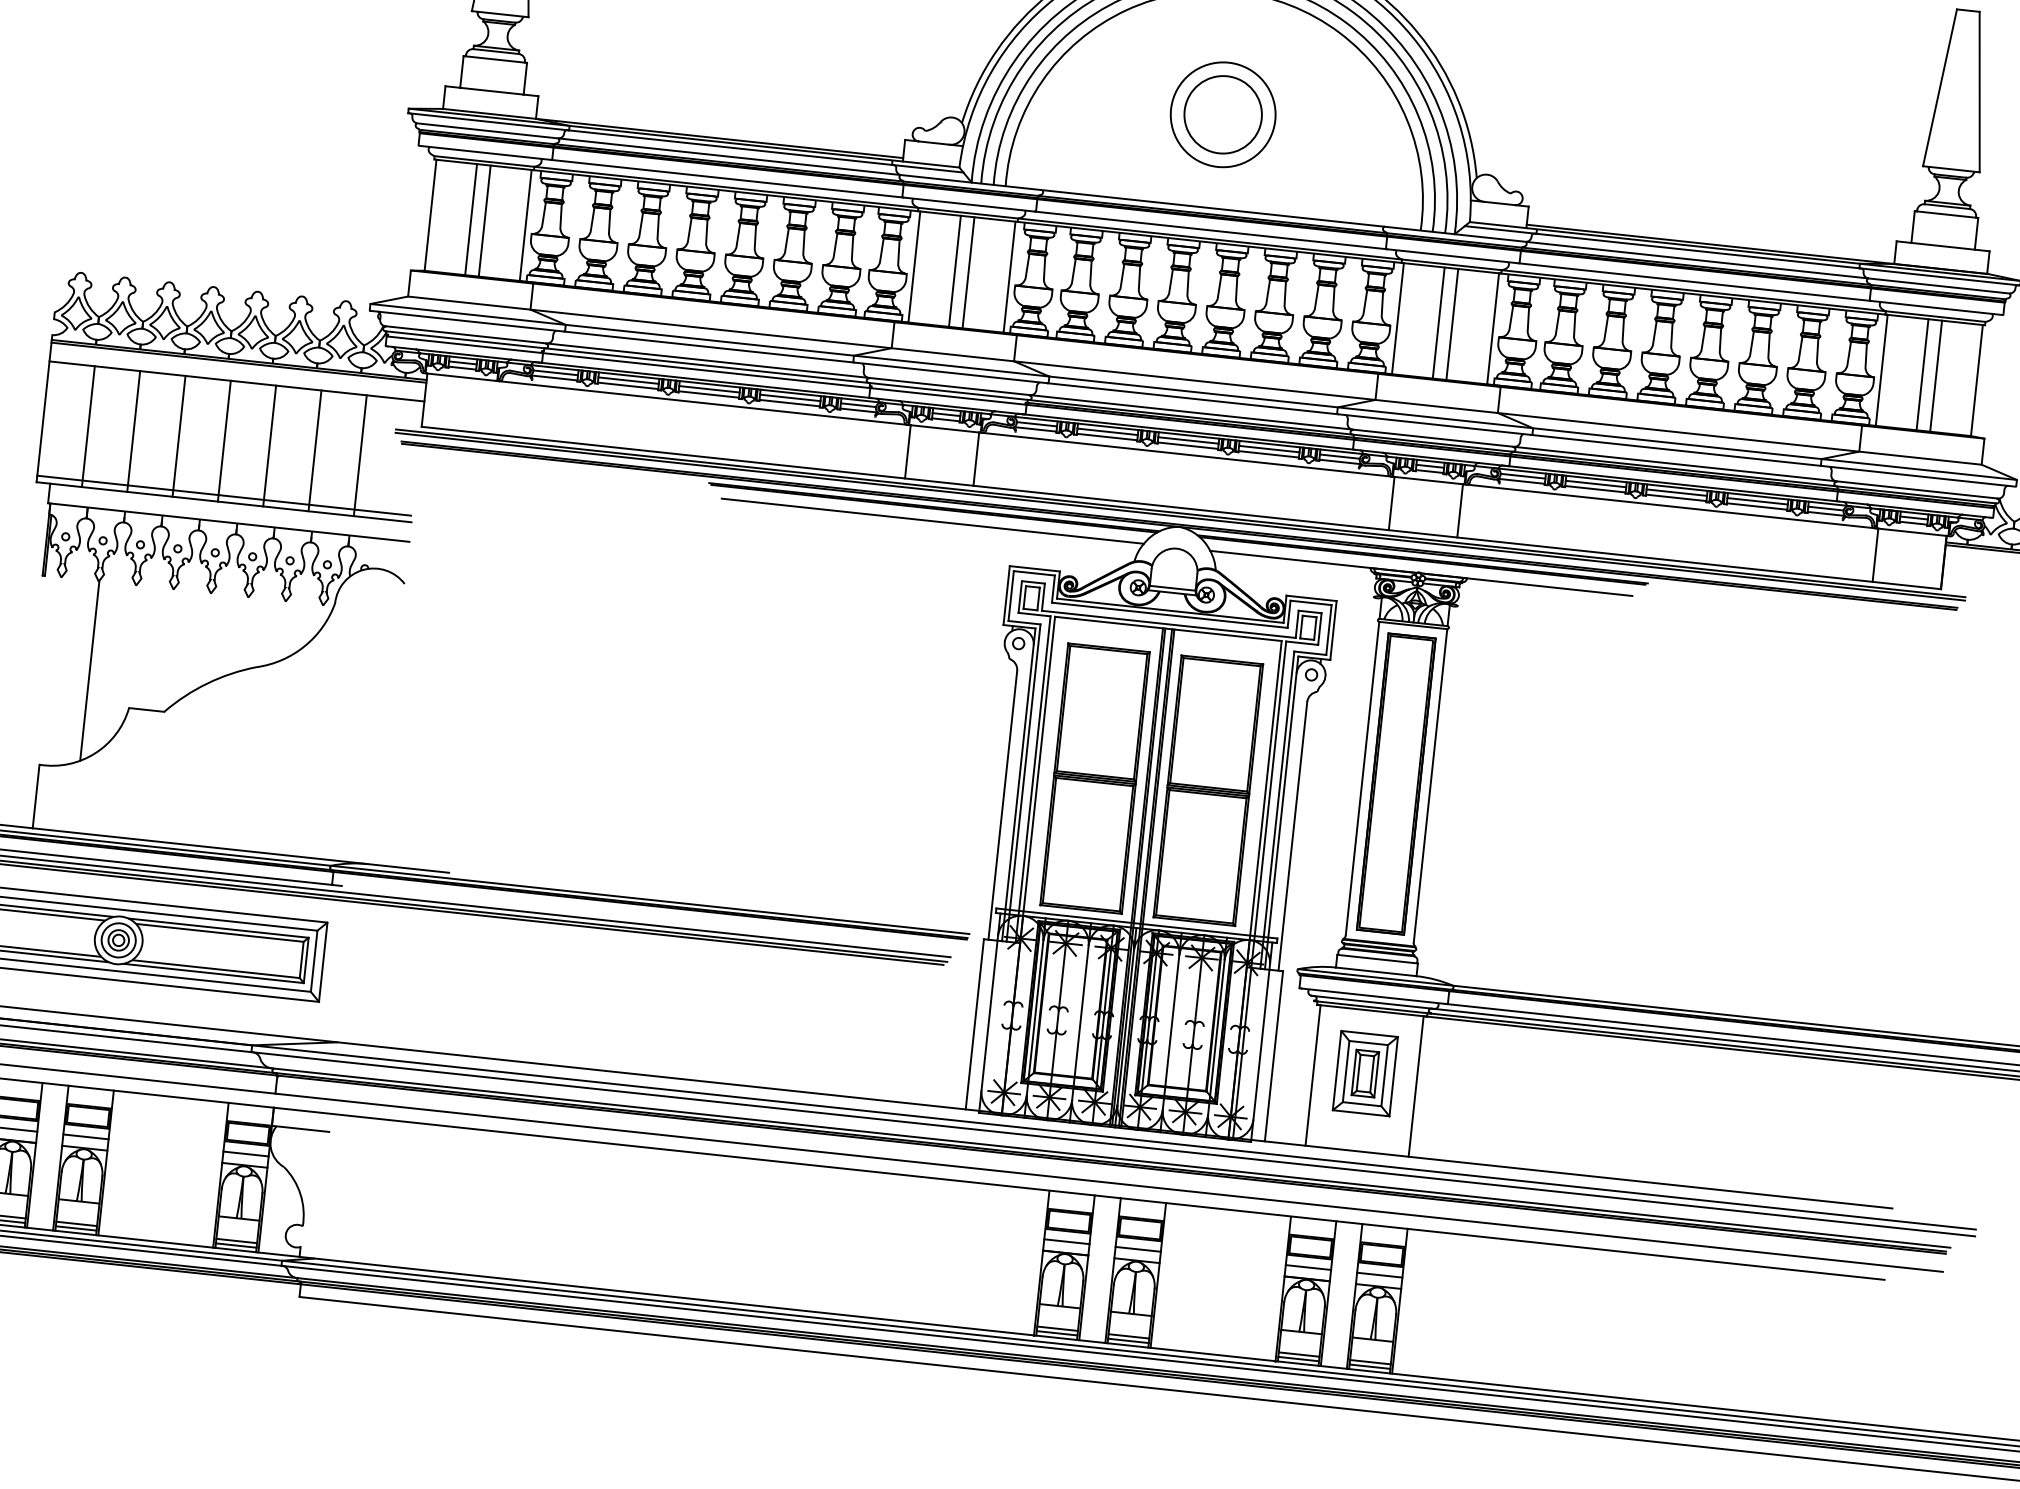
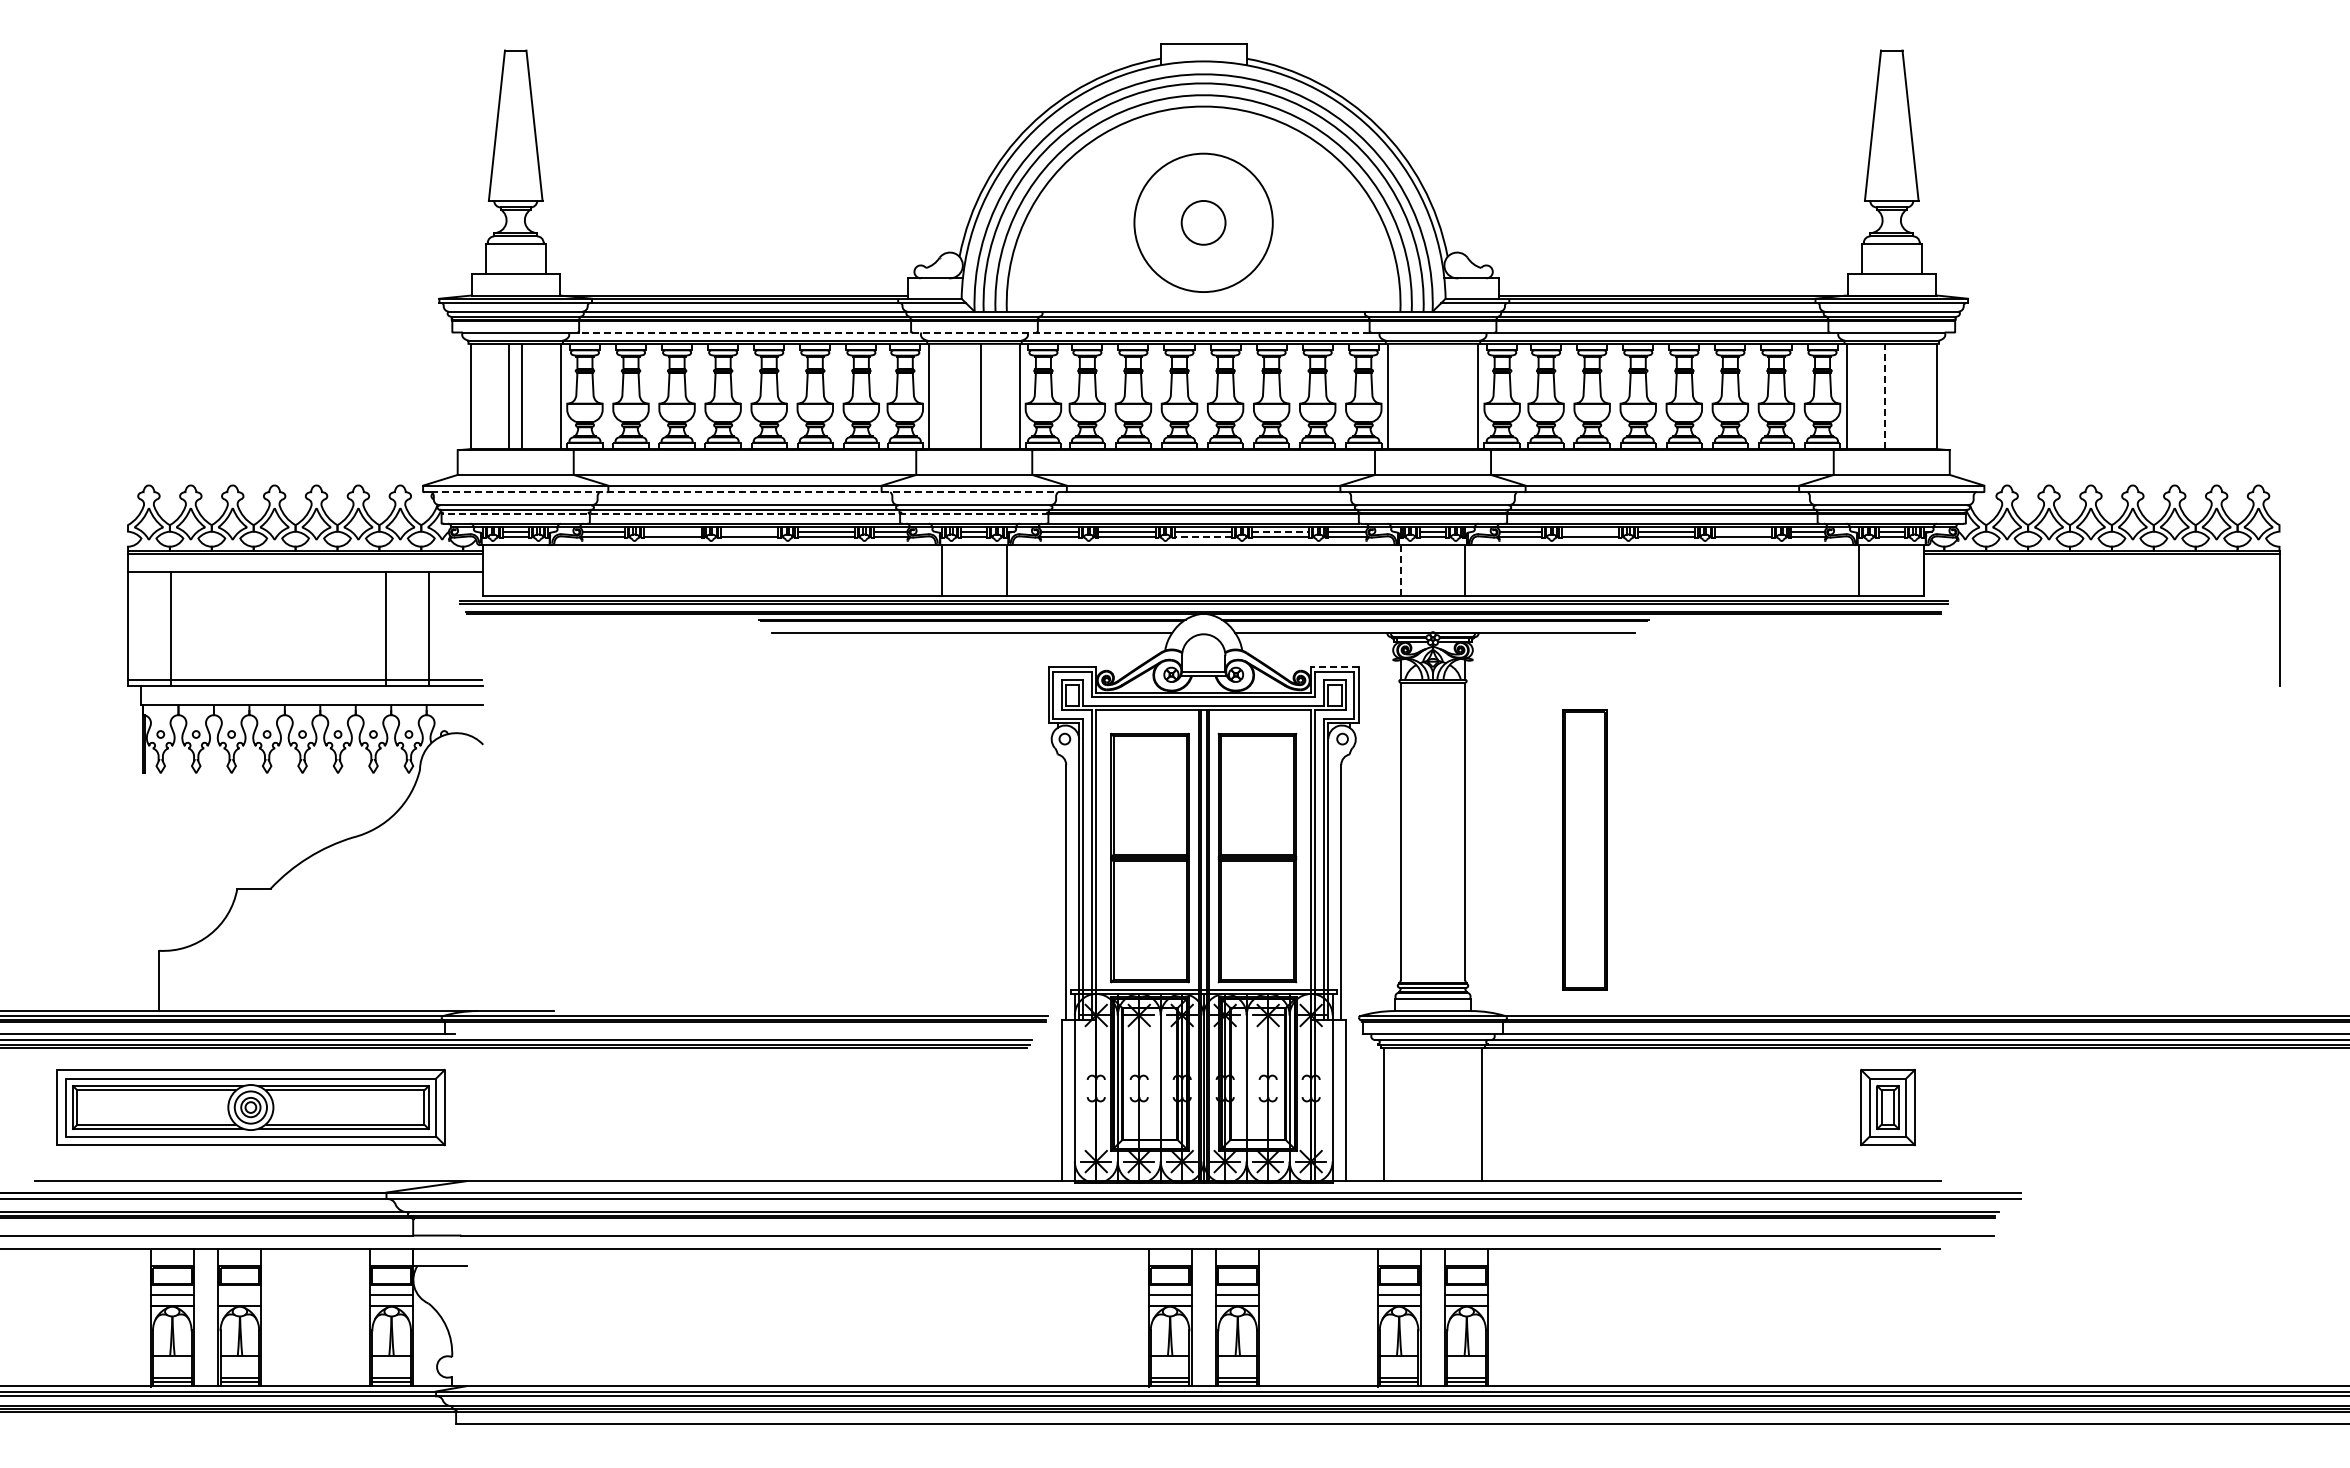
circle: (1223, 114) -> (1203, 222), size x0.6
circle: (1223, 114) -> (1203, 222), size x1.4
line: (969, 204) -> (974, 332), solid -> dashed
line: (954, 271) -> (967, 396), removed
line: (1438, 323) -> (1426, 396), removed
line: (1452, 324) -> (1439, 396), removed
line: (712, 347) -> (748, 492), solid -> dashed
line: (707, 370) -> (745, 514), solid -> dashed
line: (1922, 374) -> (1885, 396), solid -> dashed
line: (1936, 376) -> (1898, 396), removed
line: (628, 380) -> (672, 531), removed
line: (709, 389) -> (749, 531), removed
line: (133, 430) -> (213, 628), removed
line: (178, 435) -> (256, 628), removed
line: (223, 440) -> (299, 628), removed
line: (269, 445) -> (342, 628), removed
line: (1187, 445) -> (1203, 536), solid -> dashed
line: (1269, 448) -> (1280, 531), solid -> dashed
line: (1595, 483) -> (1589, 531), removed
line: (1757, 501) -> (1743, 531), removed
line: (1391, 503) -> (1400, 570), solid -> dashed
line: (1311, 598) -> (1334, 667), solid -> dashed
line: (89, 670) -> (196, 857), removed
part: (1395, 783) -> (1584, 849), moved
part: (1364, 1073) -> (1887, 1107), moved
line: (85, 1137) -> (239, 1295), removed

